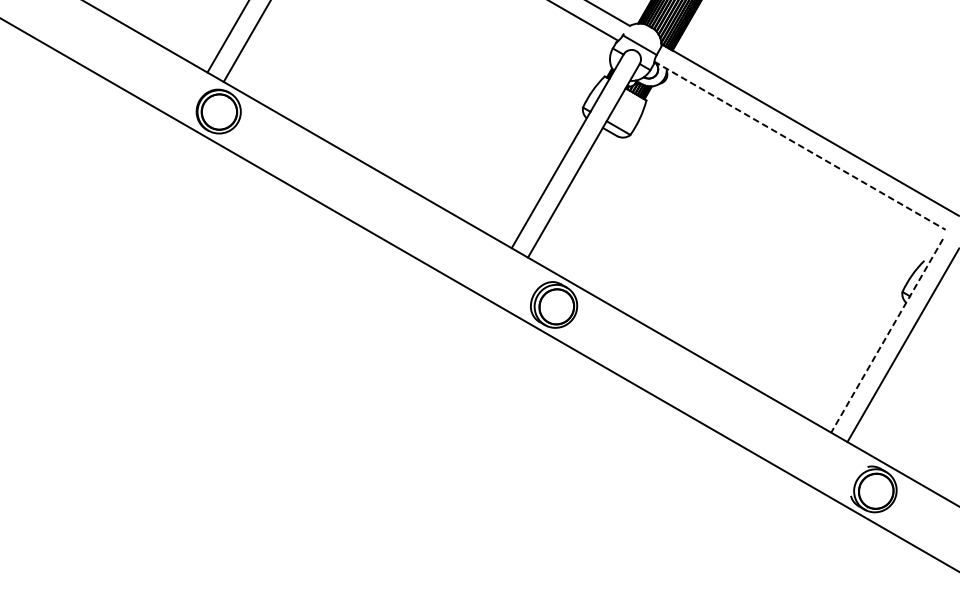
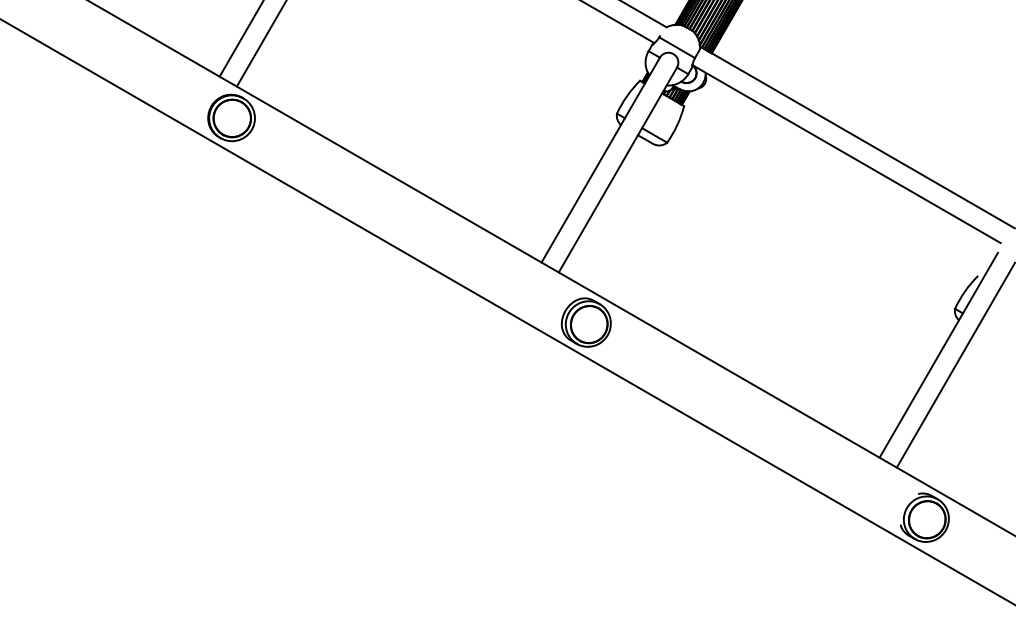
line: (799, 146) -> (846, 154), dashed -> solid
line: (886, 336) -> (938, 355), dashed -> solid

